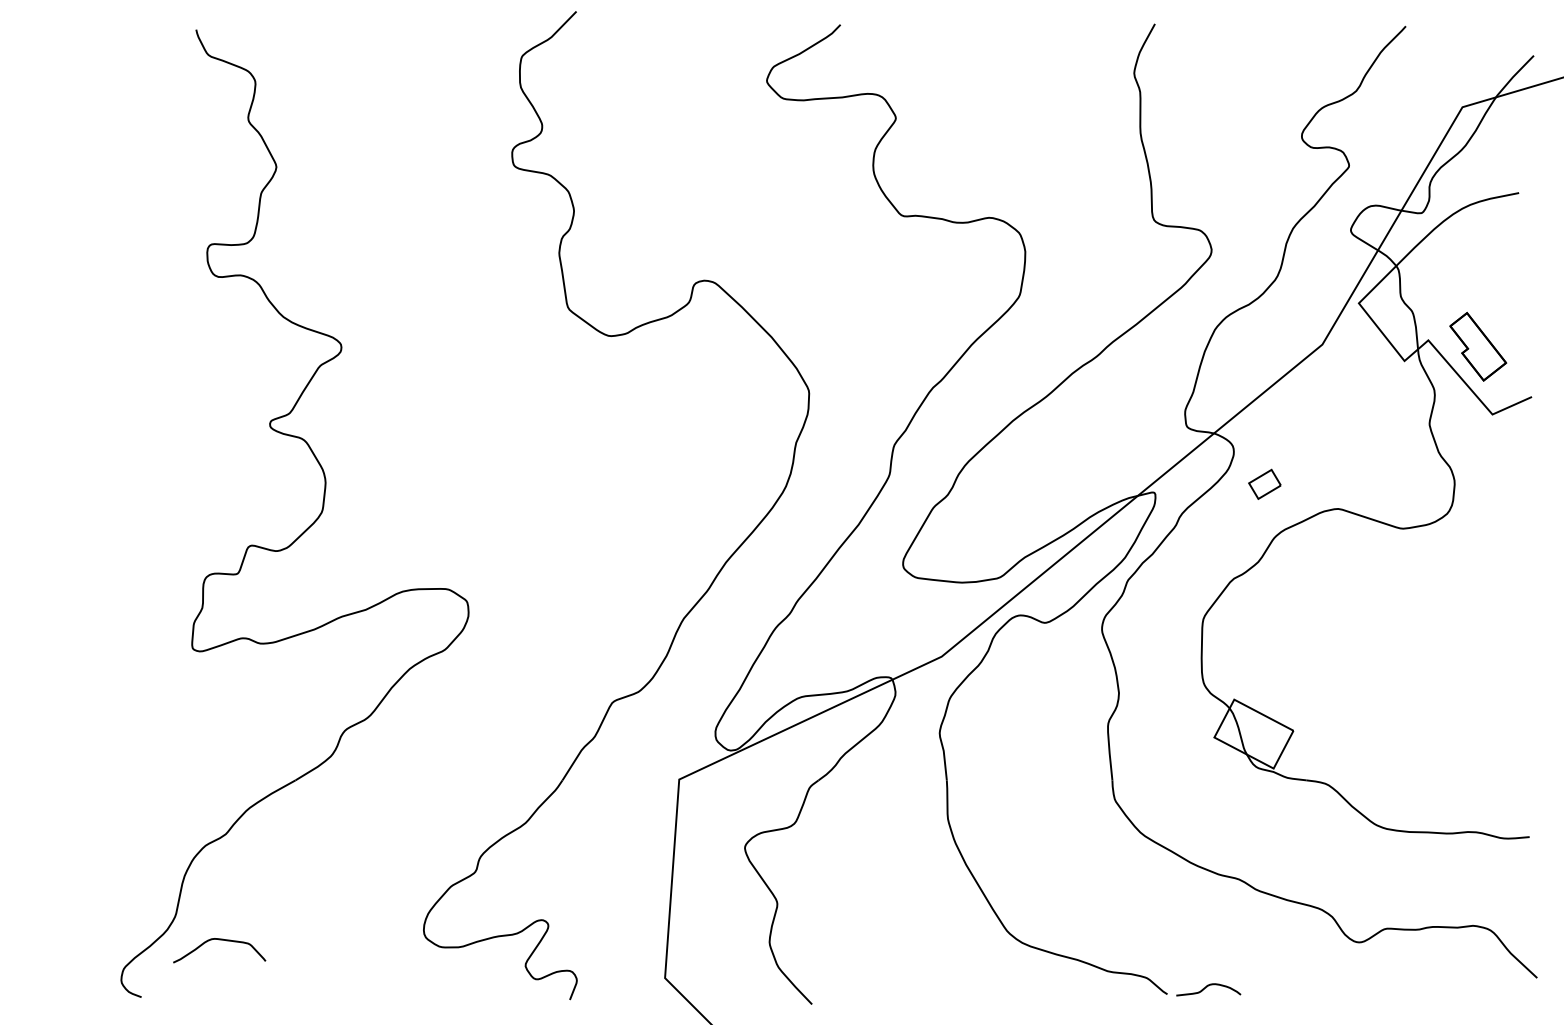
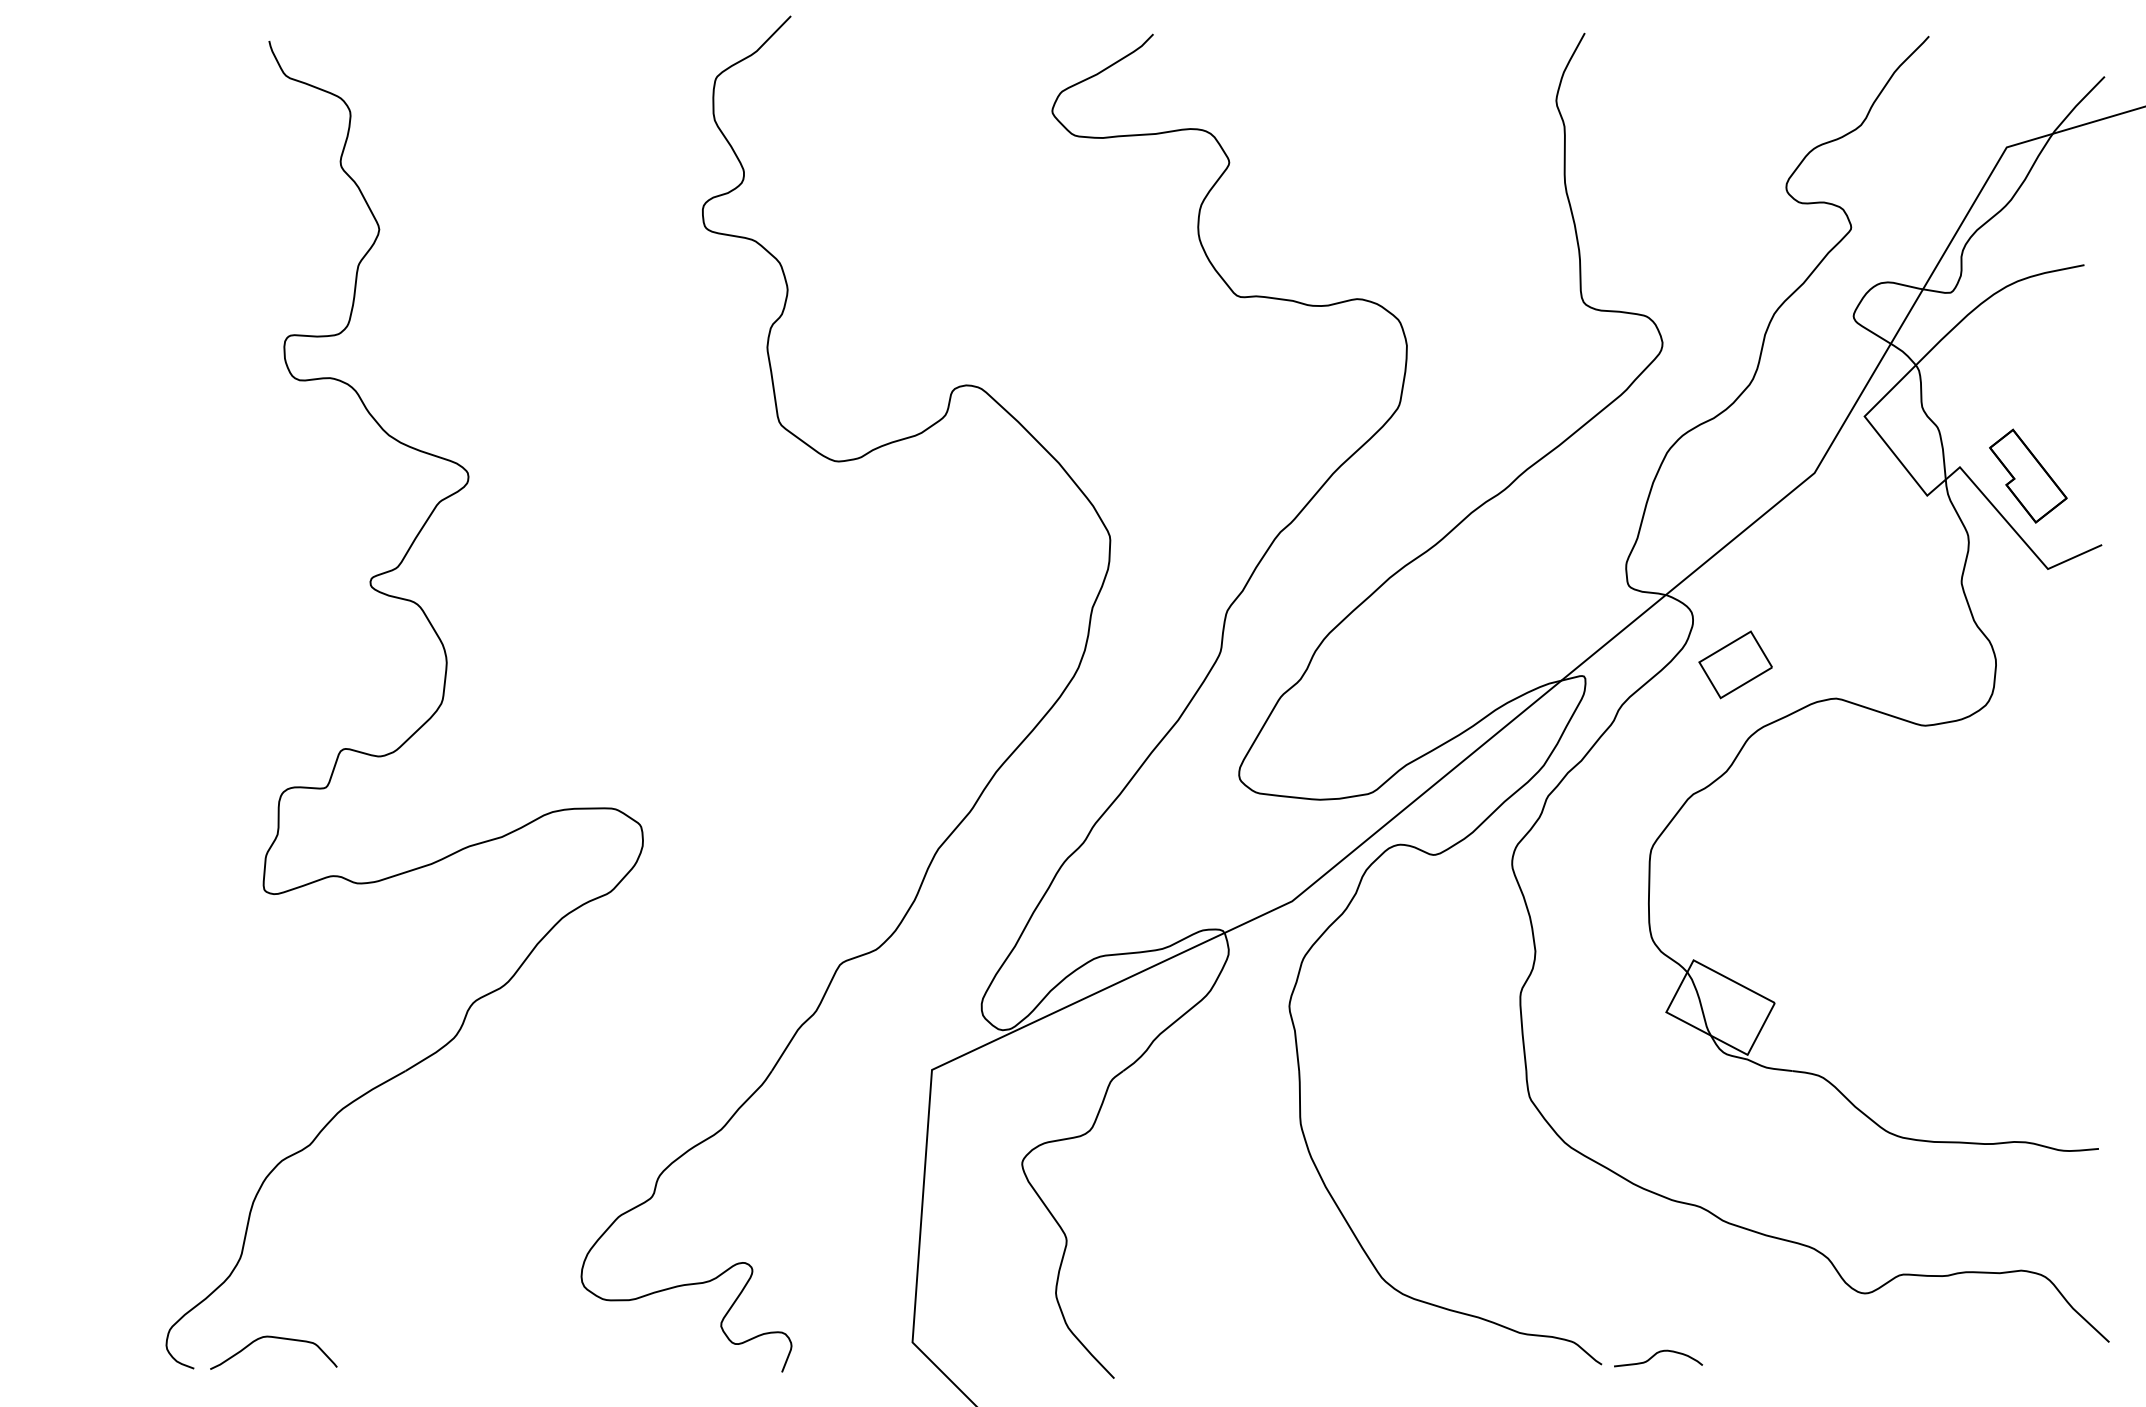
part: (1264, 484) -> (1735, 665), size x1.67
curve: (219, 940) -> (273, 1338), moved

